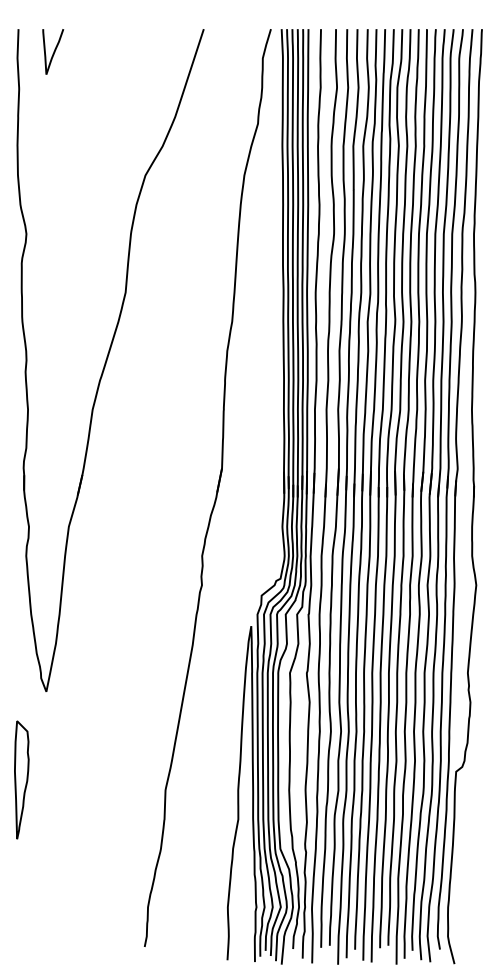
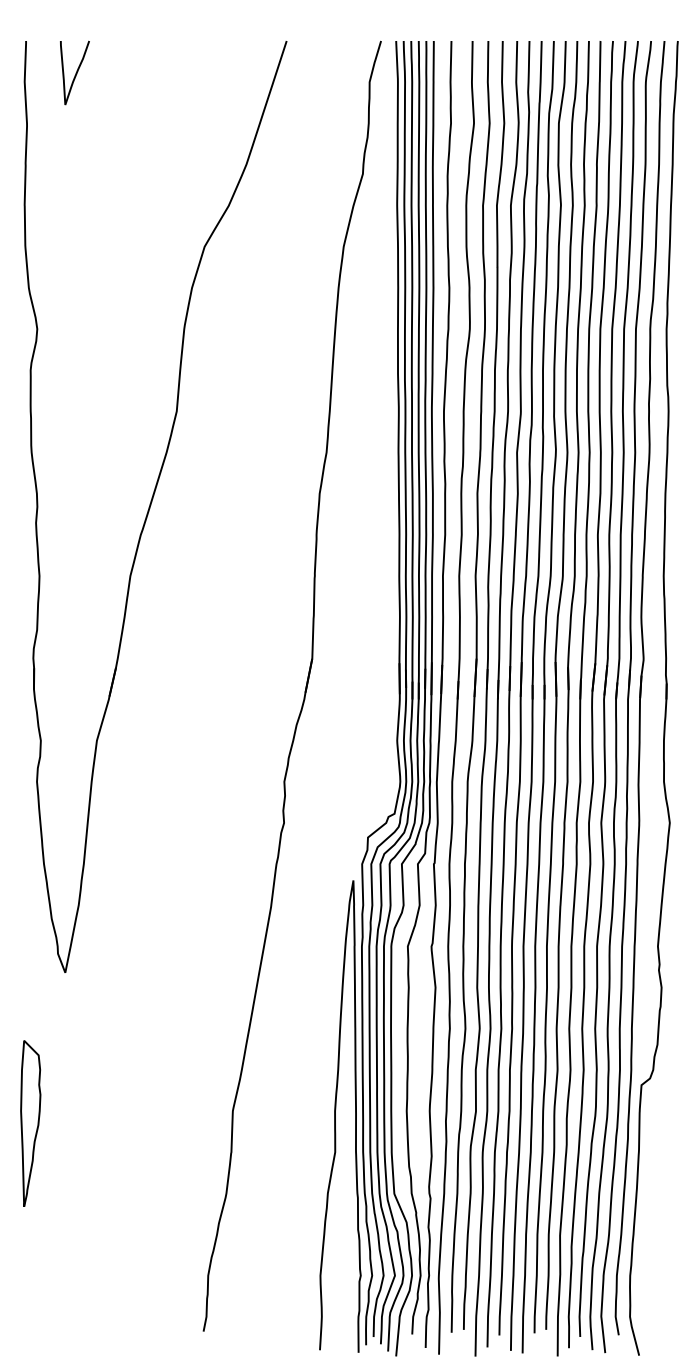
part: (21, 779) -> (30, 1122), moved

